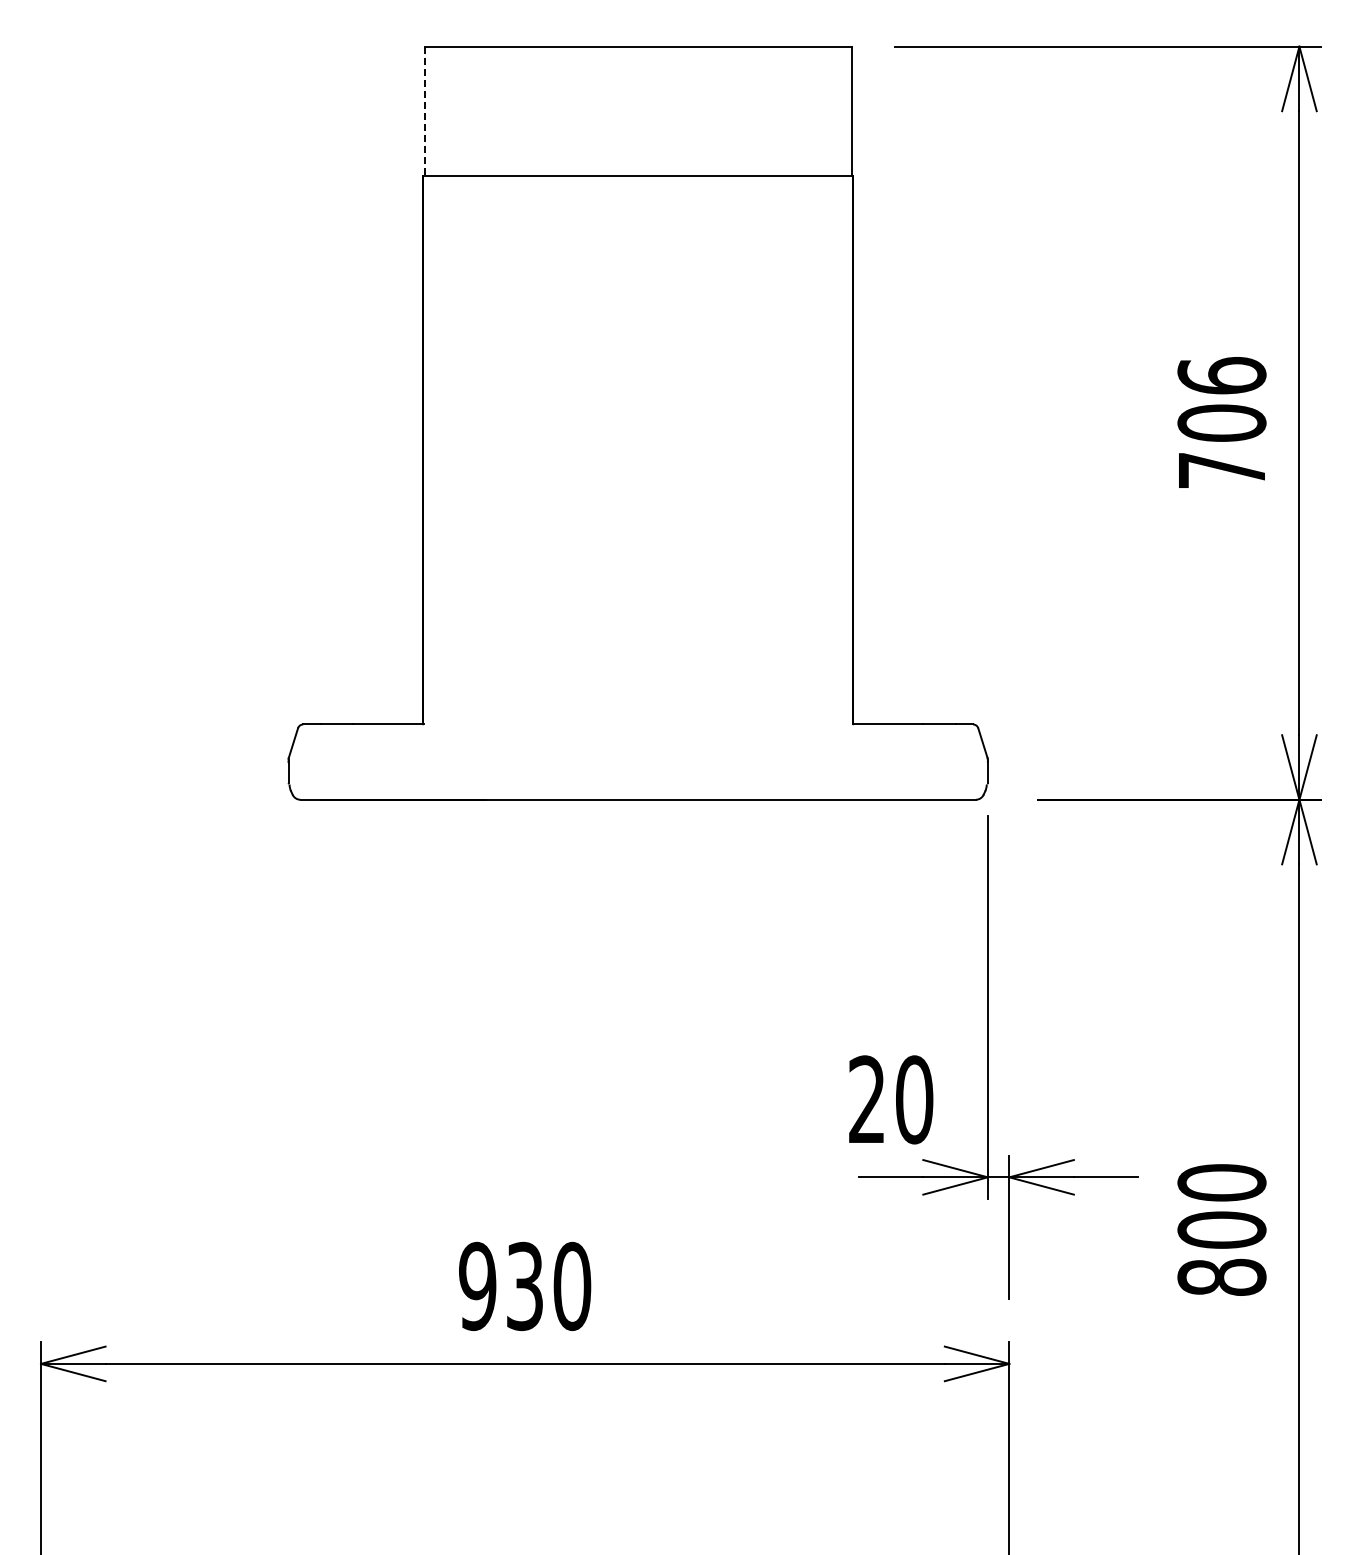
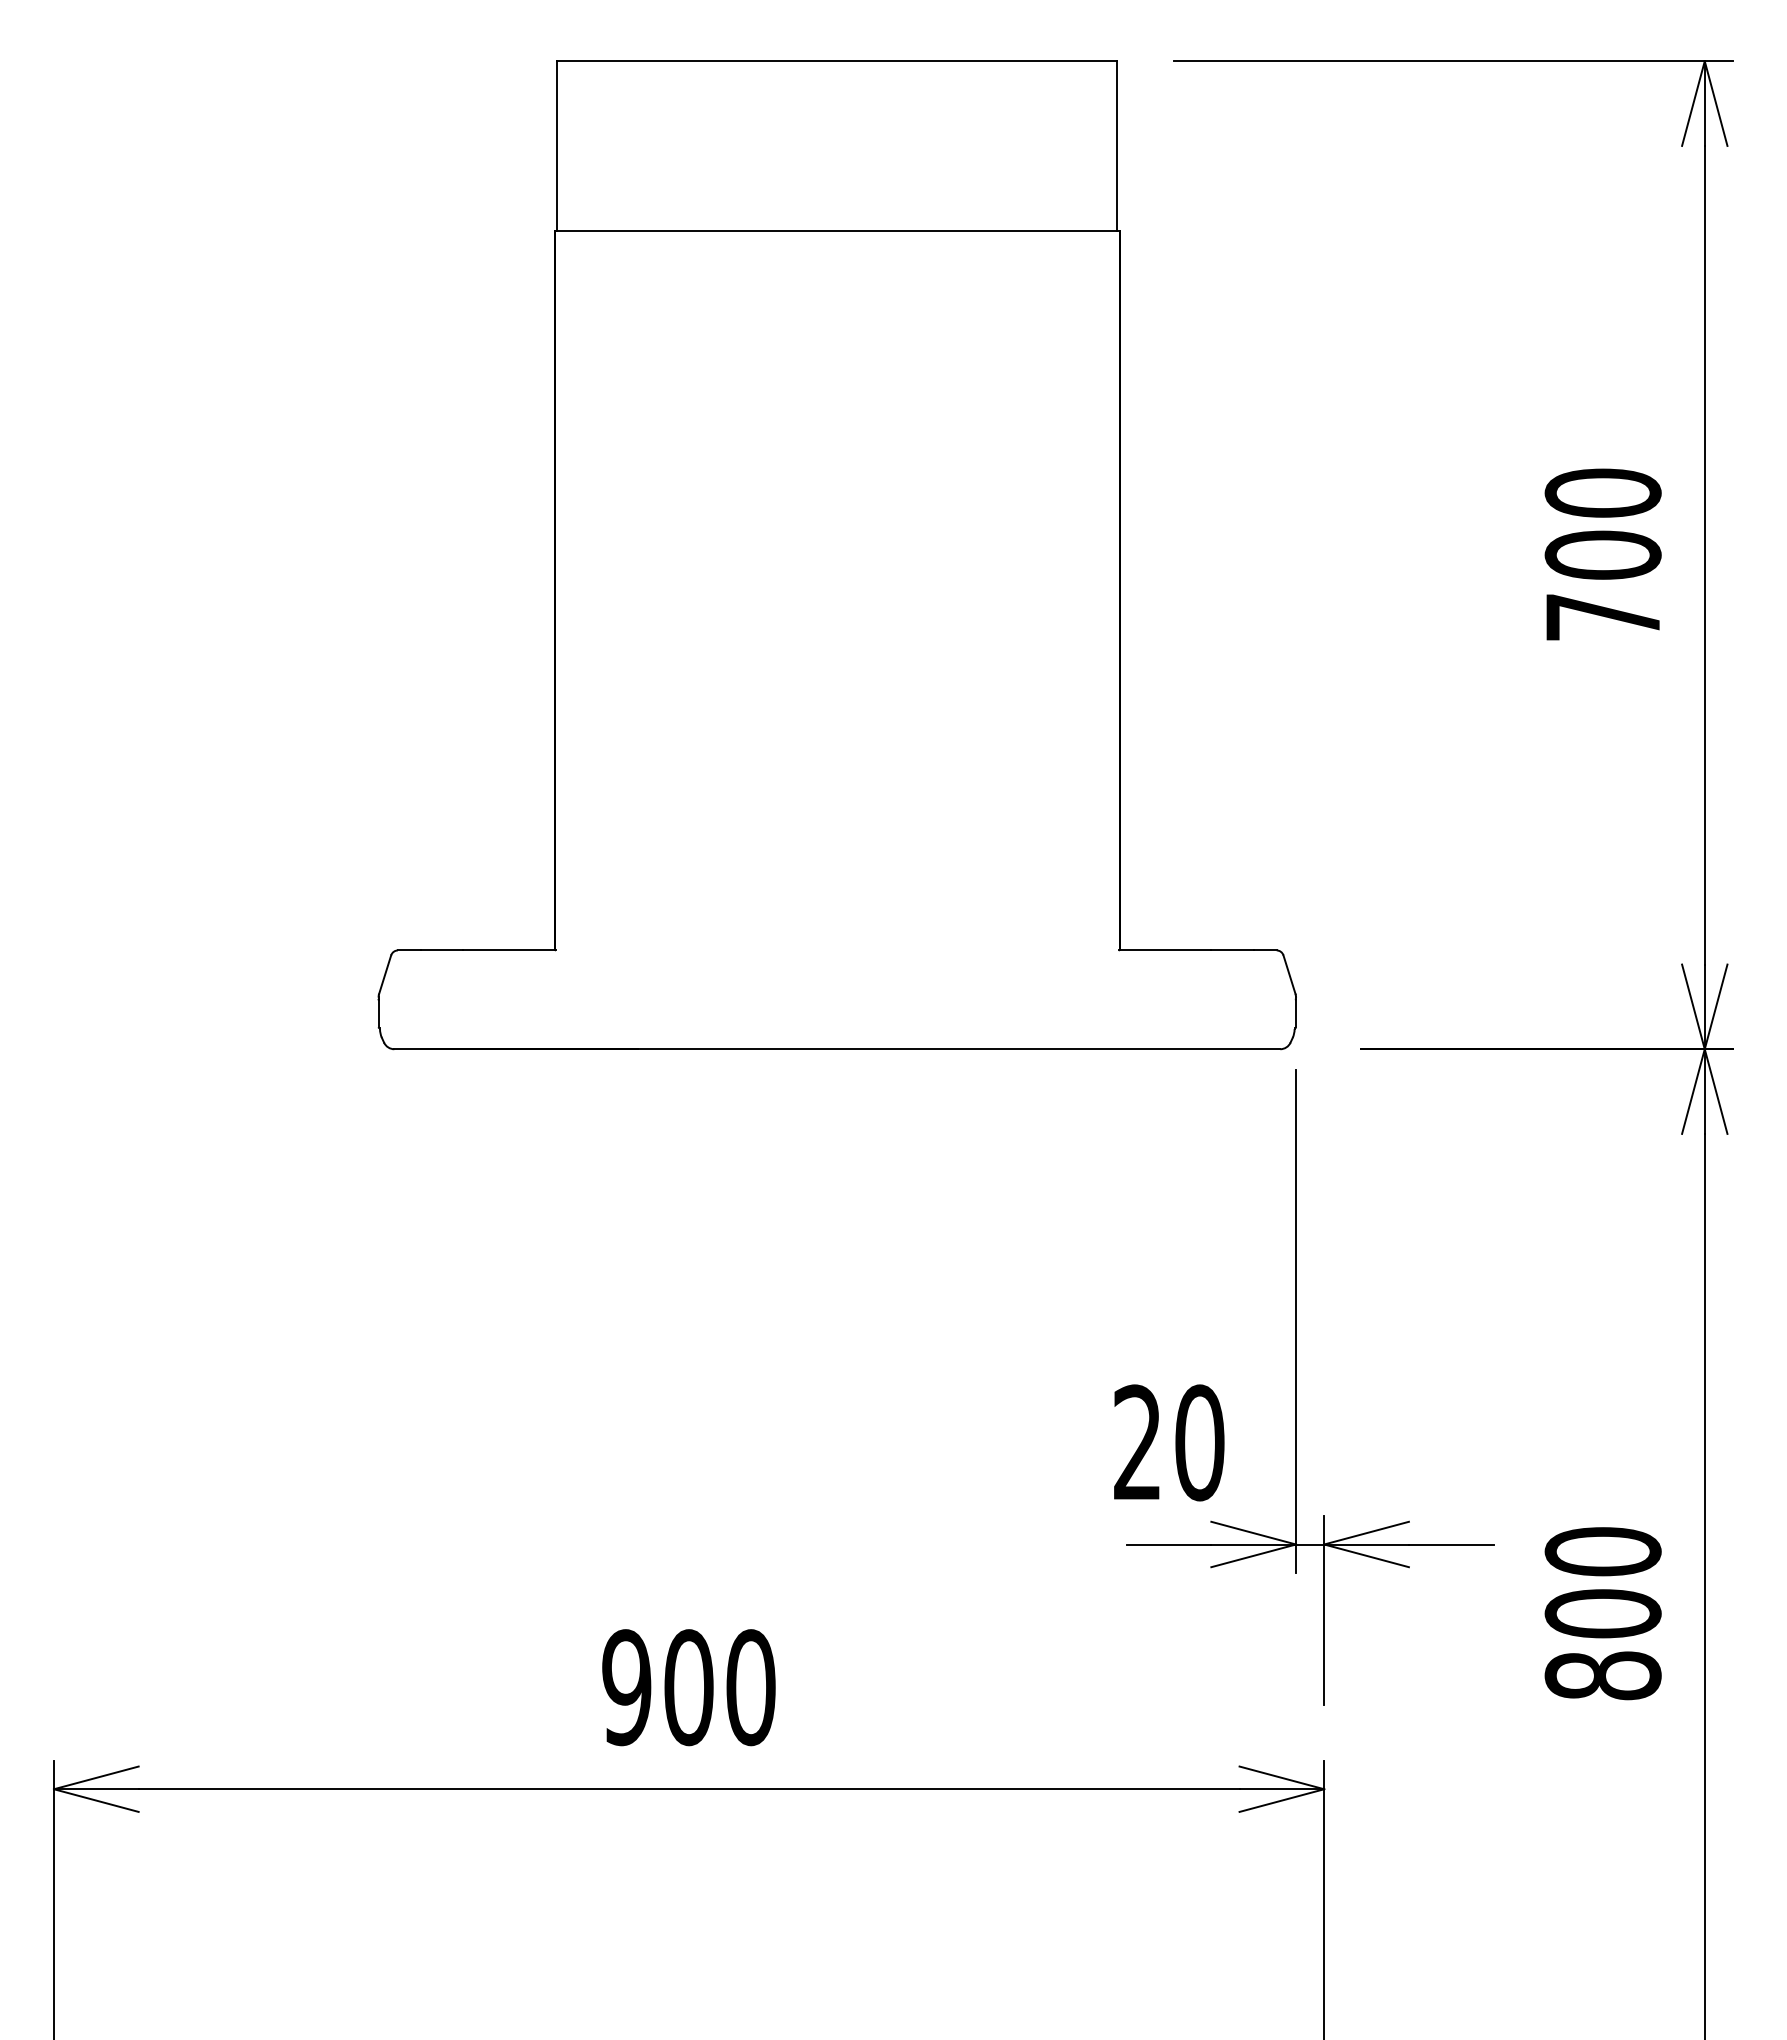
line: (424, 111) -> (557, 146), dashed -> solid
text: (1221, 375) -> (1602, 492), 706 -> 700
text: (524, 1286) -> (688, 1687), 930 -> 900

